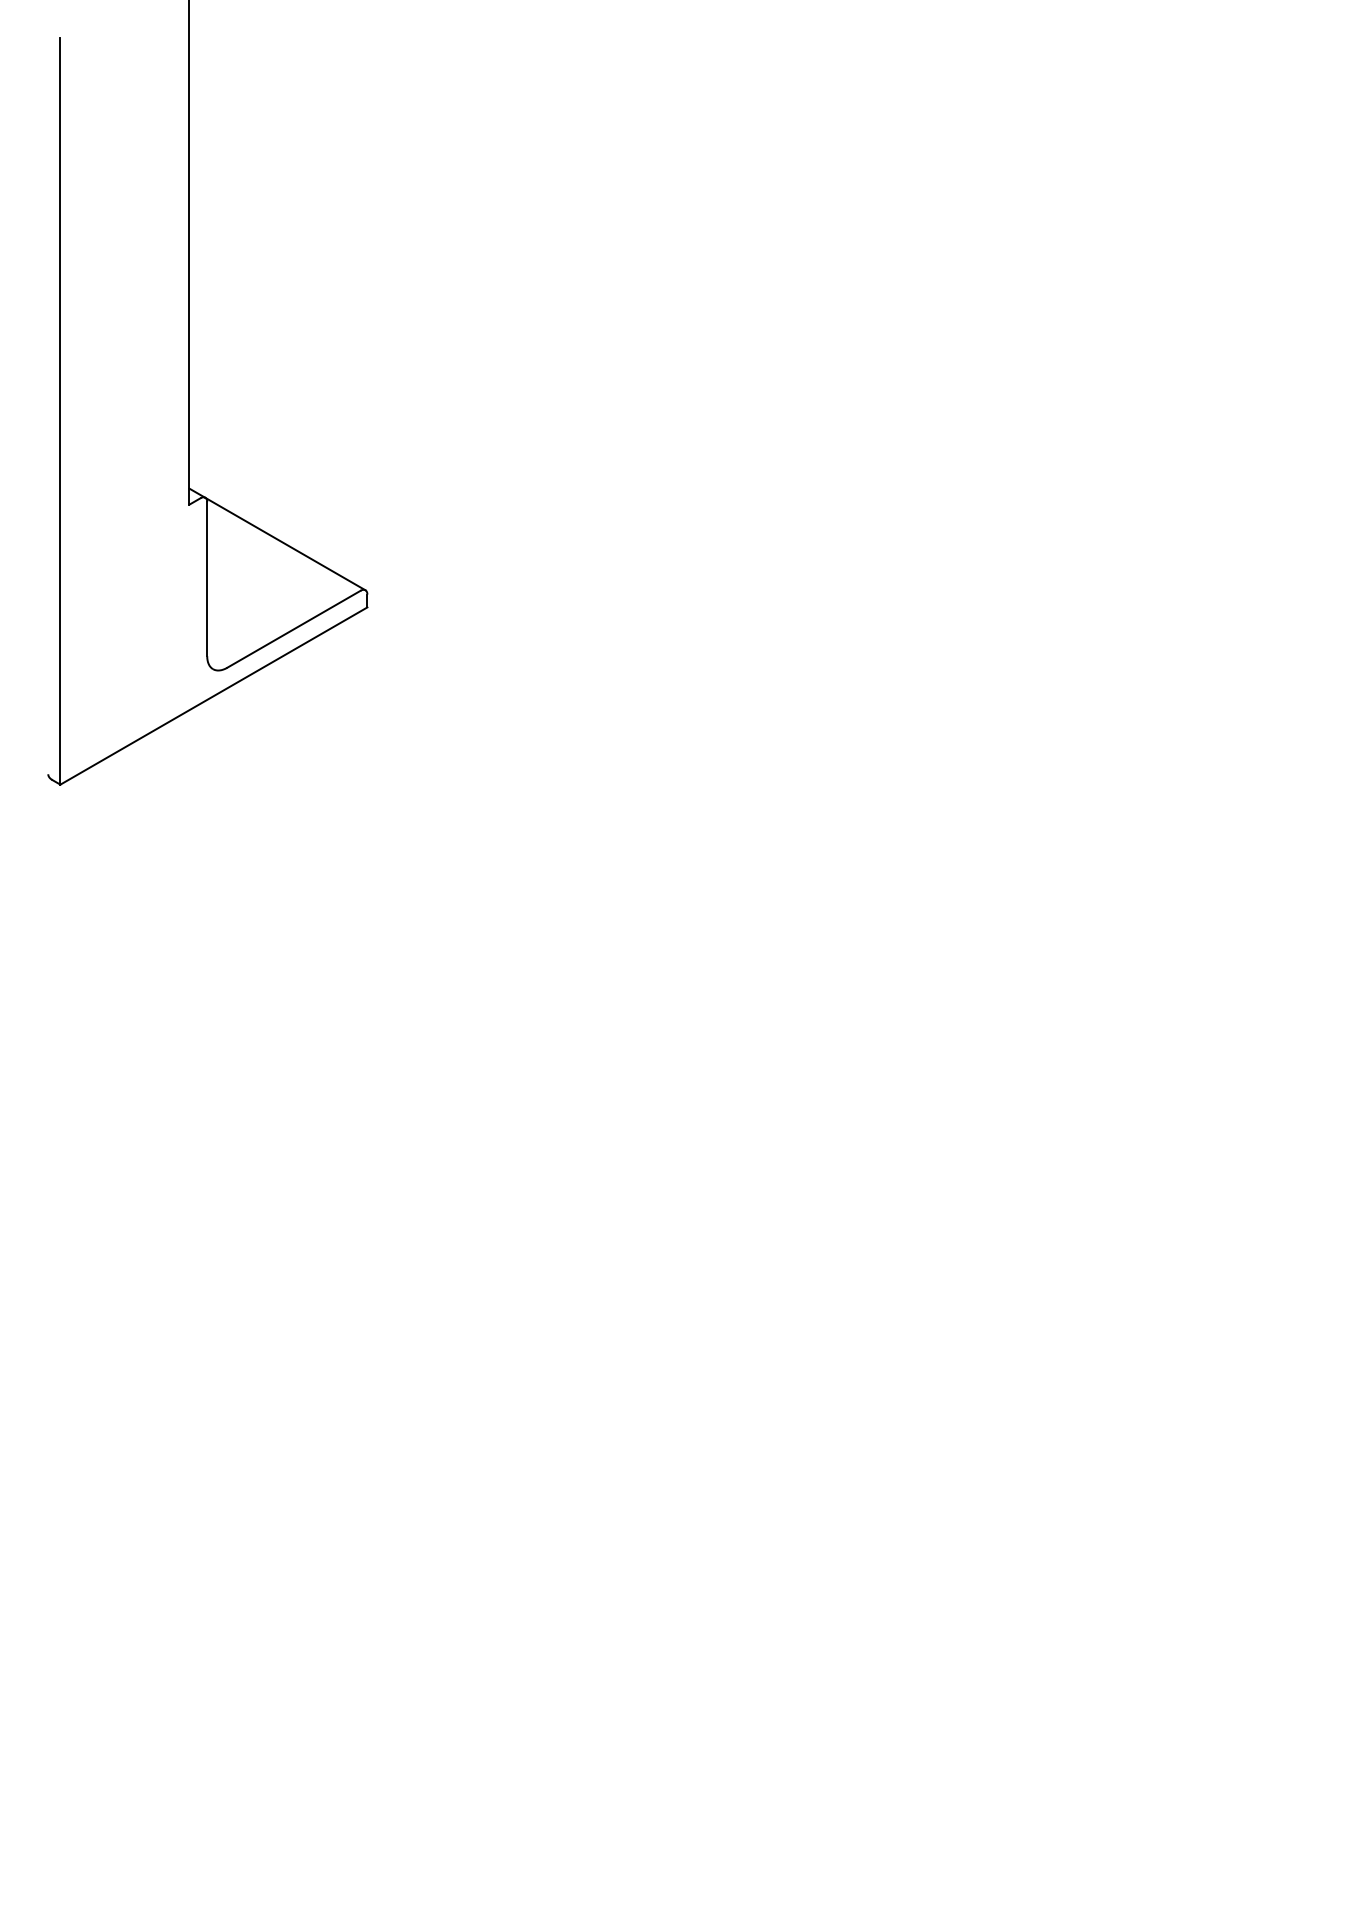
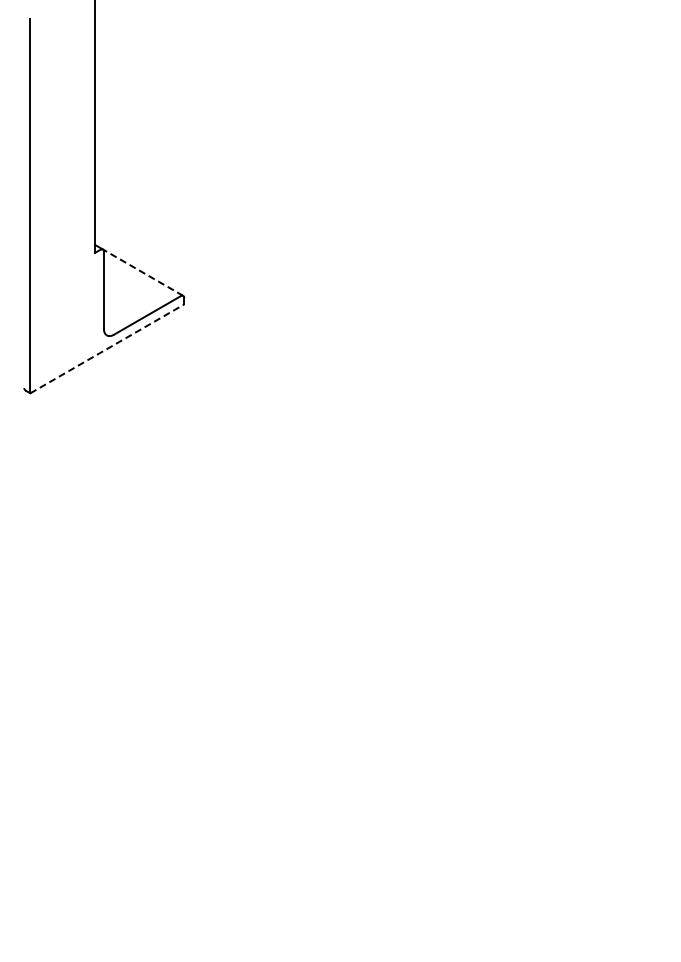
line: (284, 543) -> (142, 272), solid -> dashed
line: (214, 695) -> (107, 348), solid -> dashed

